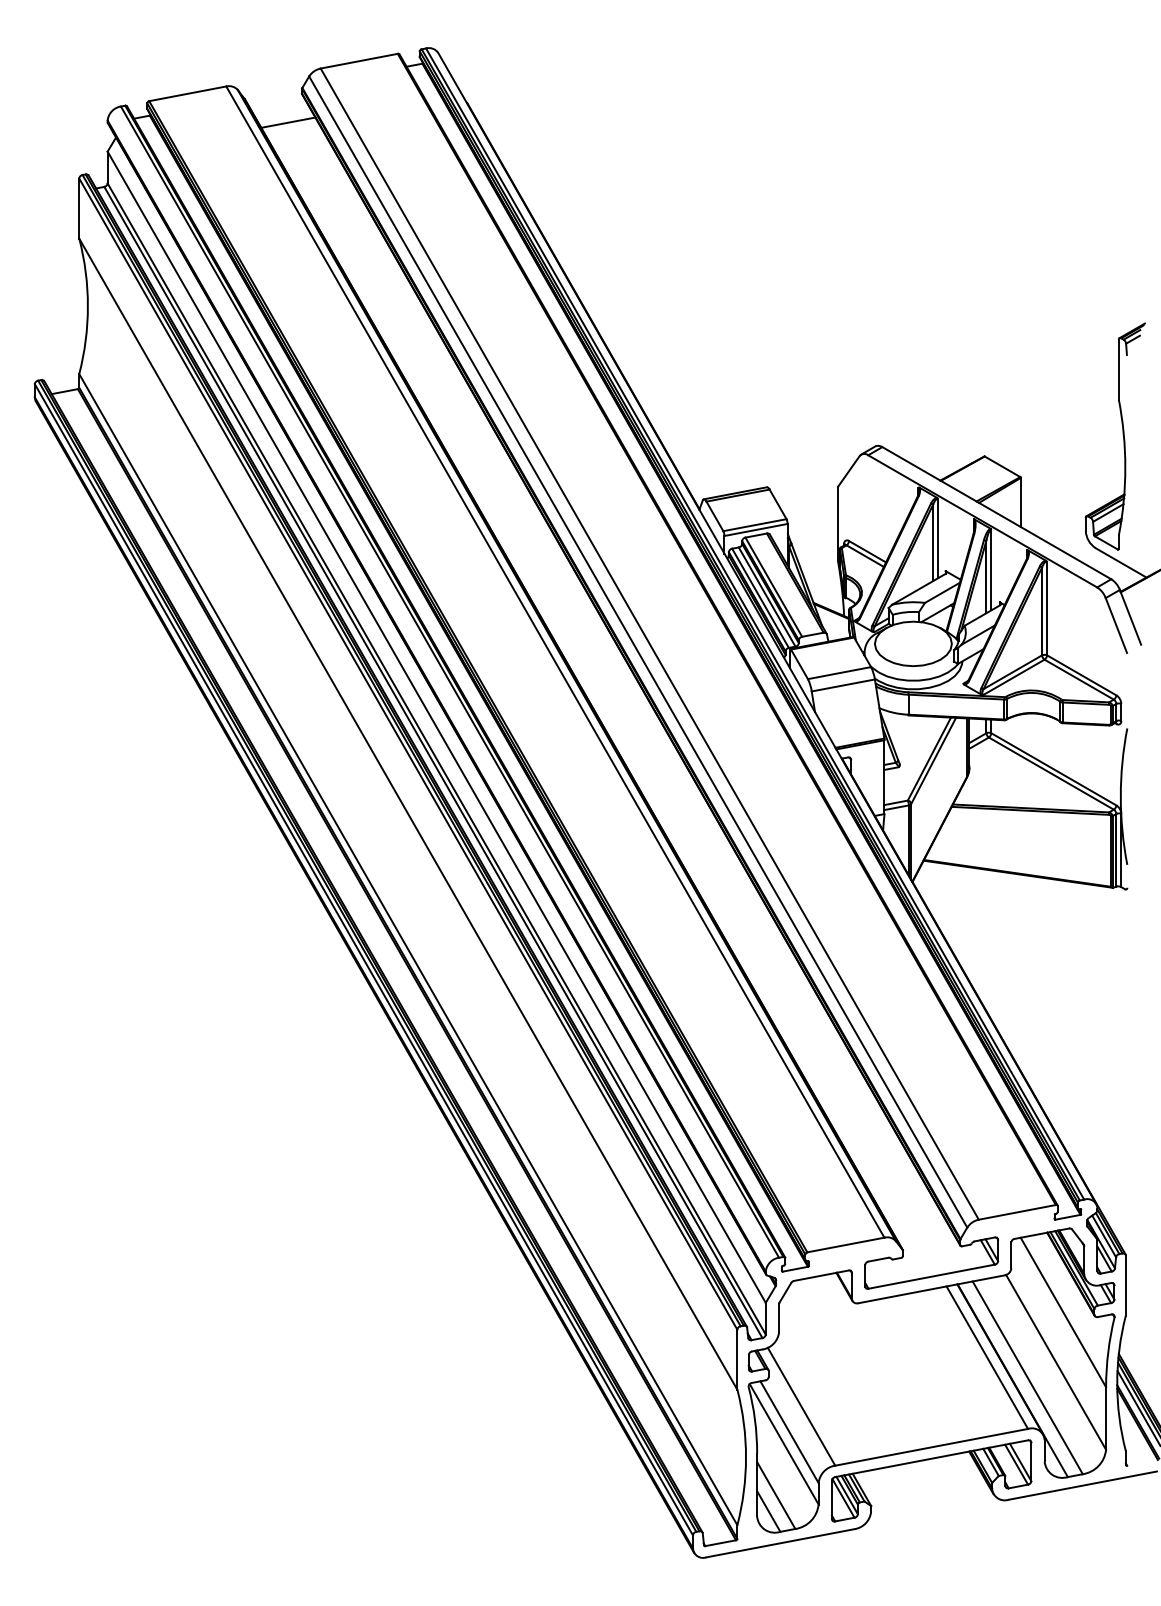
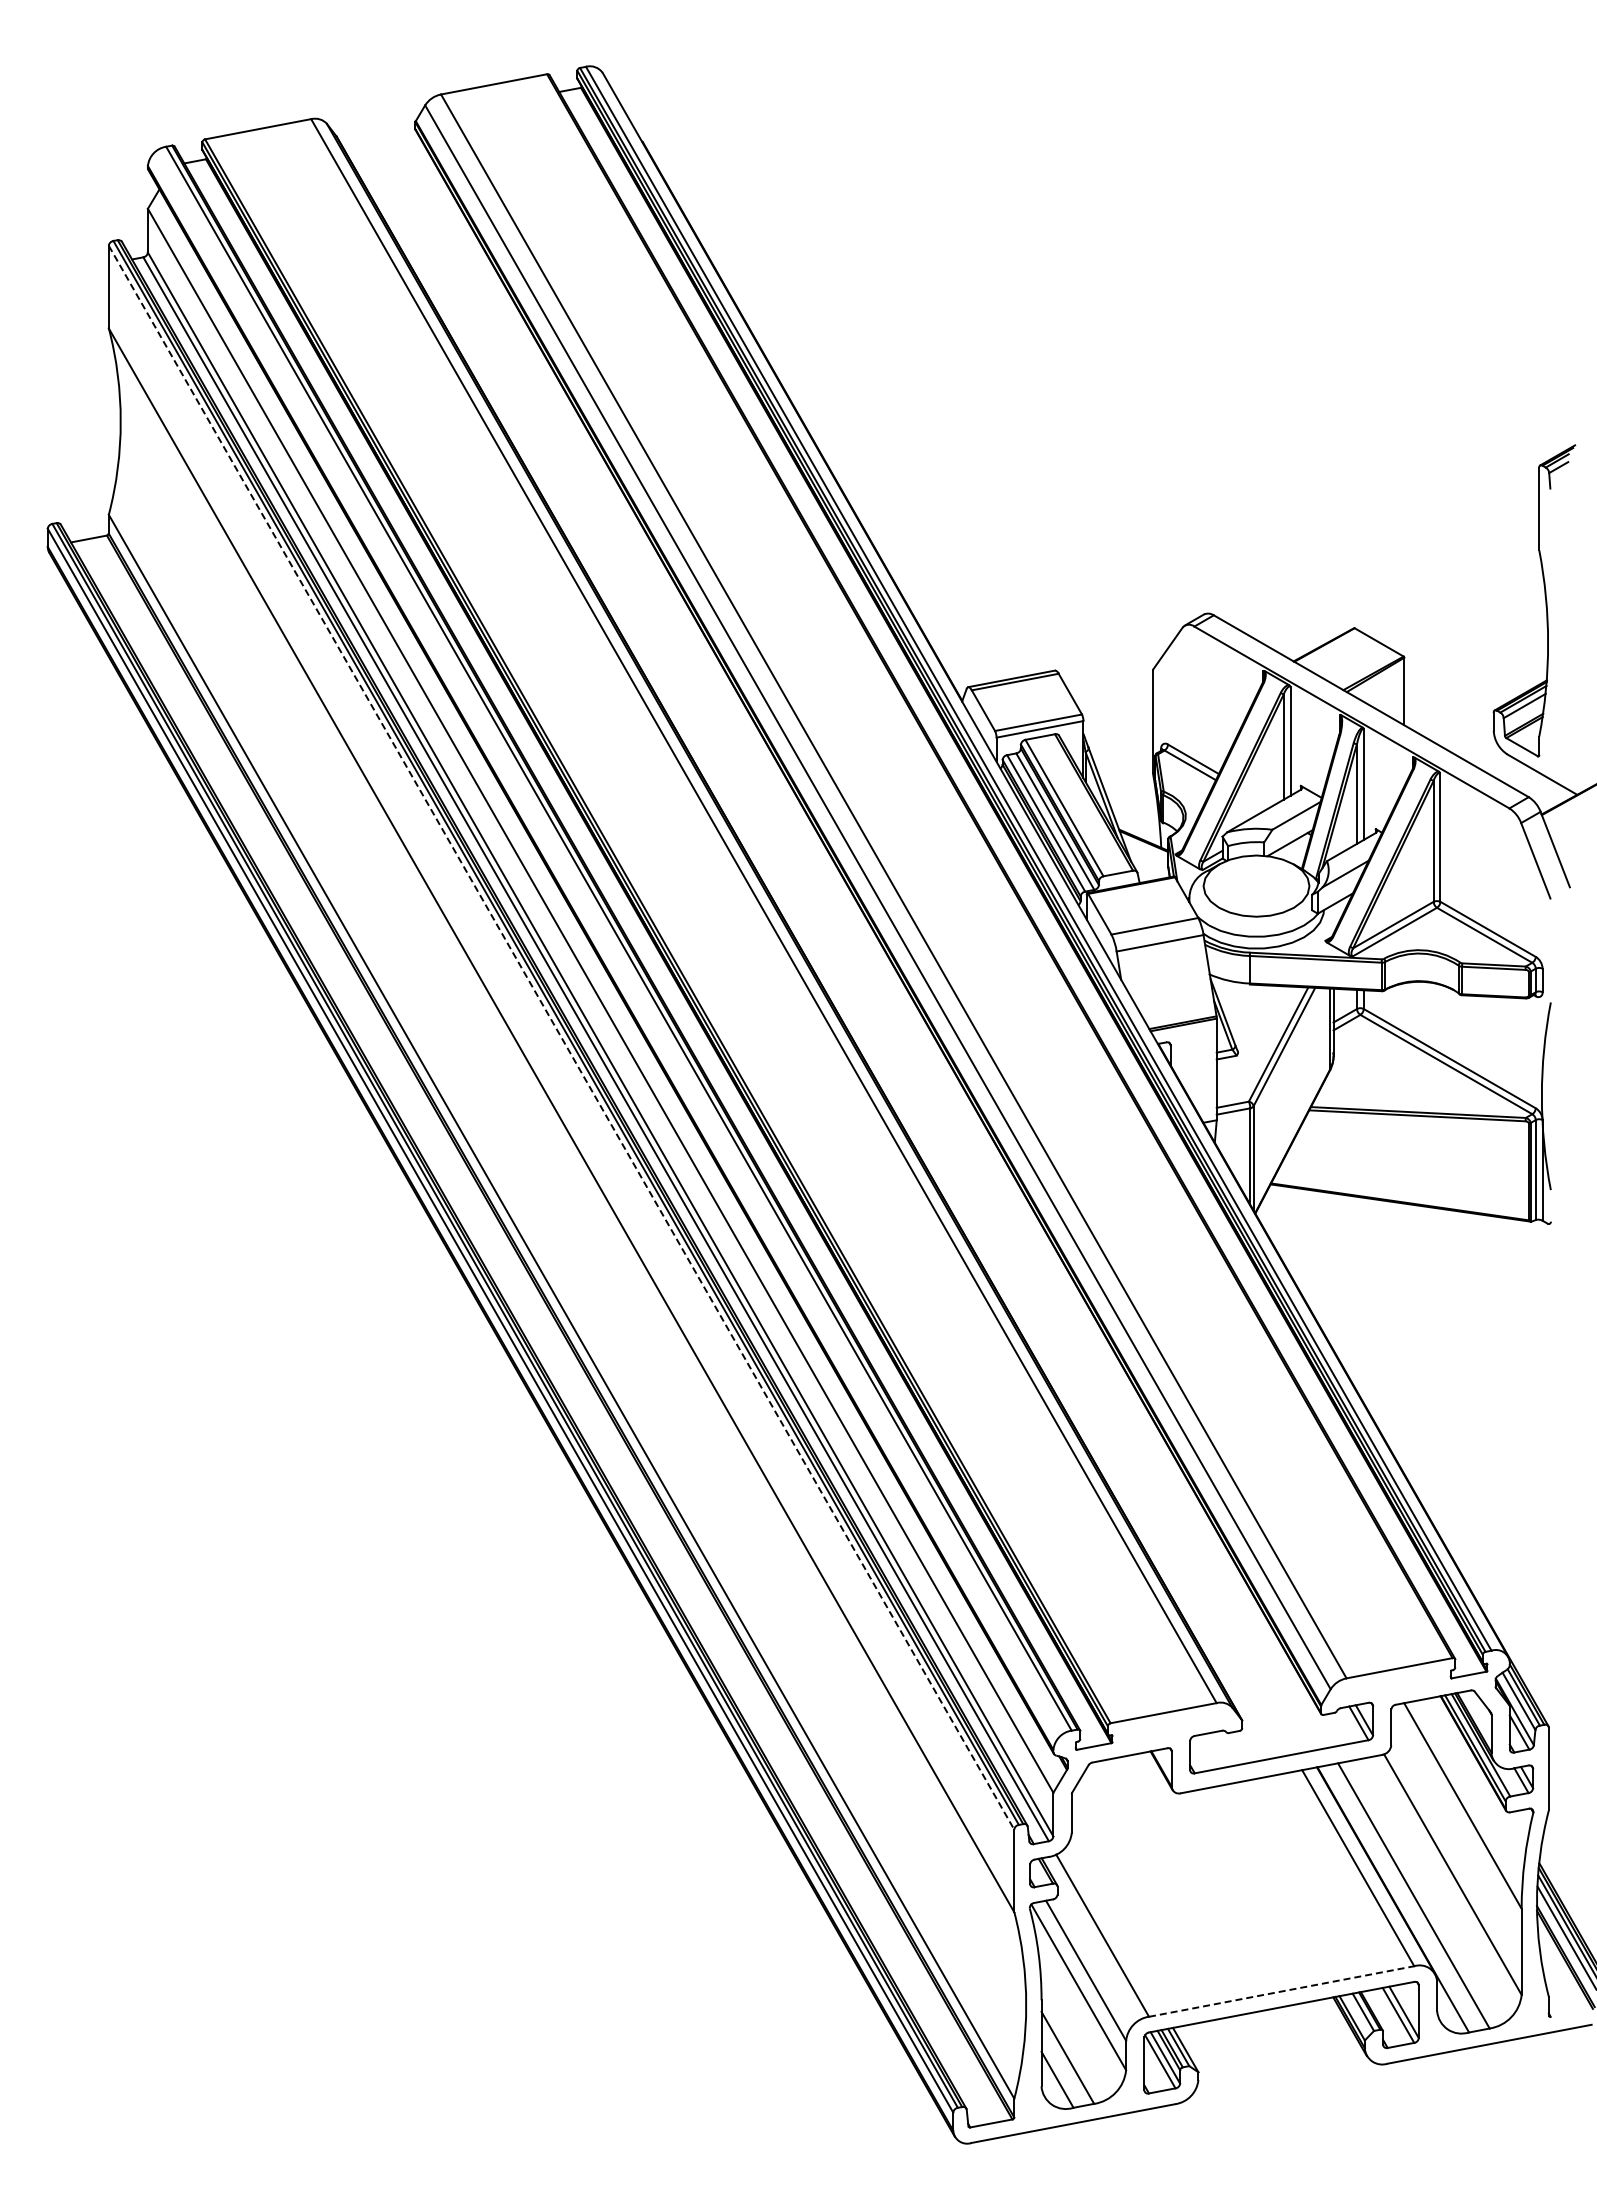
line: (288, 122) -> (396, 168), removed
line: (408, 754) -> (561, 1038), solid -> dashed
line: (932, 1447) -> (1282, 1991), solid -> dashed

